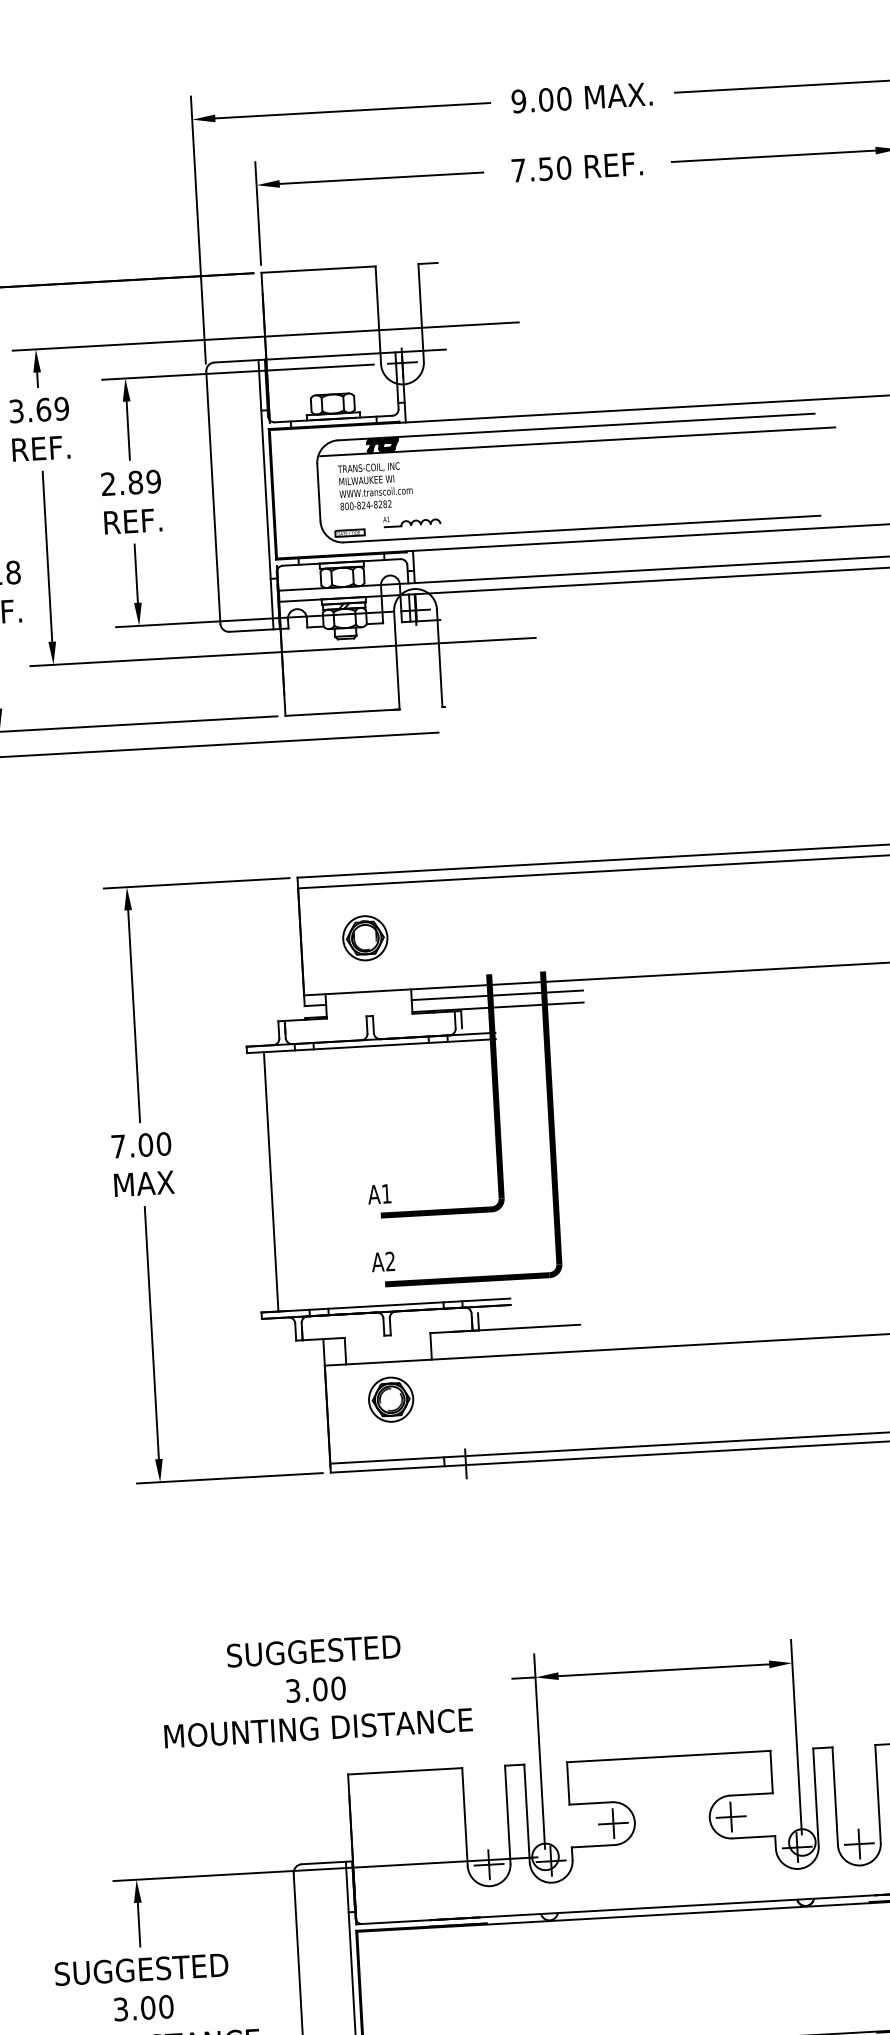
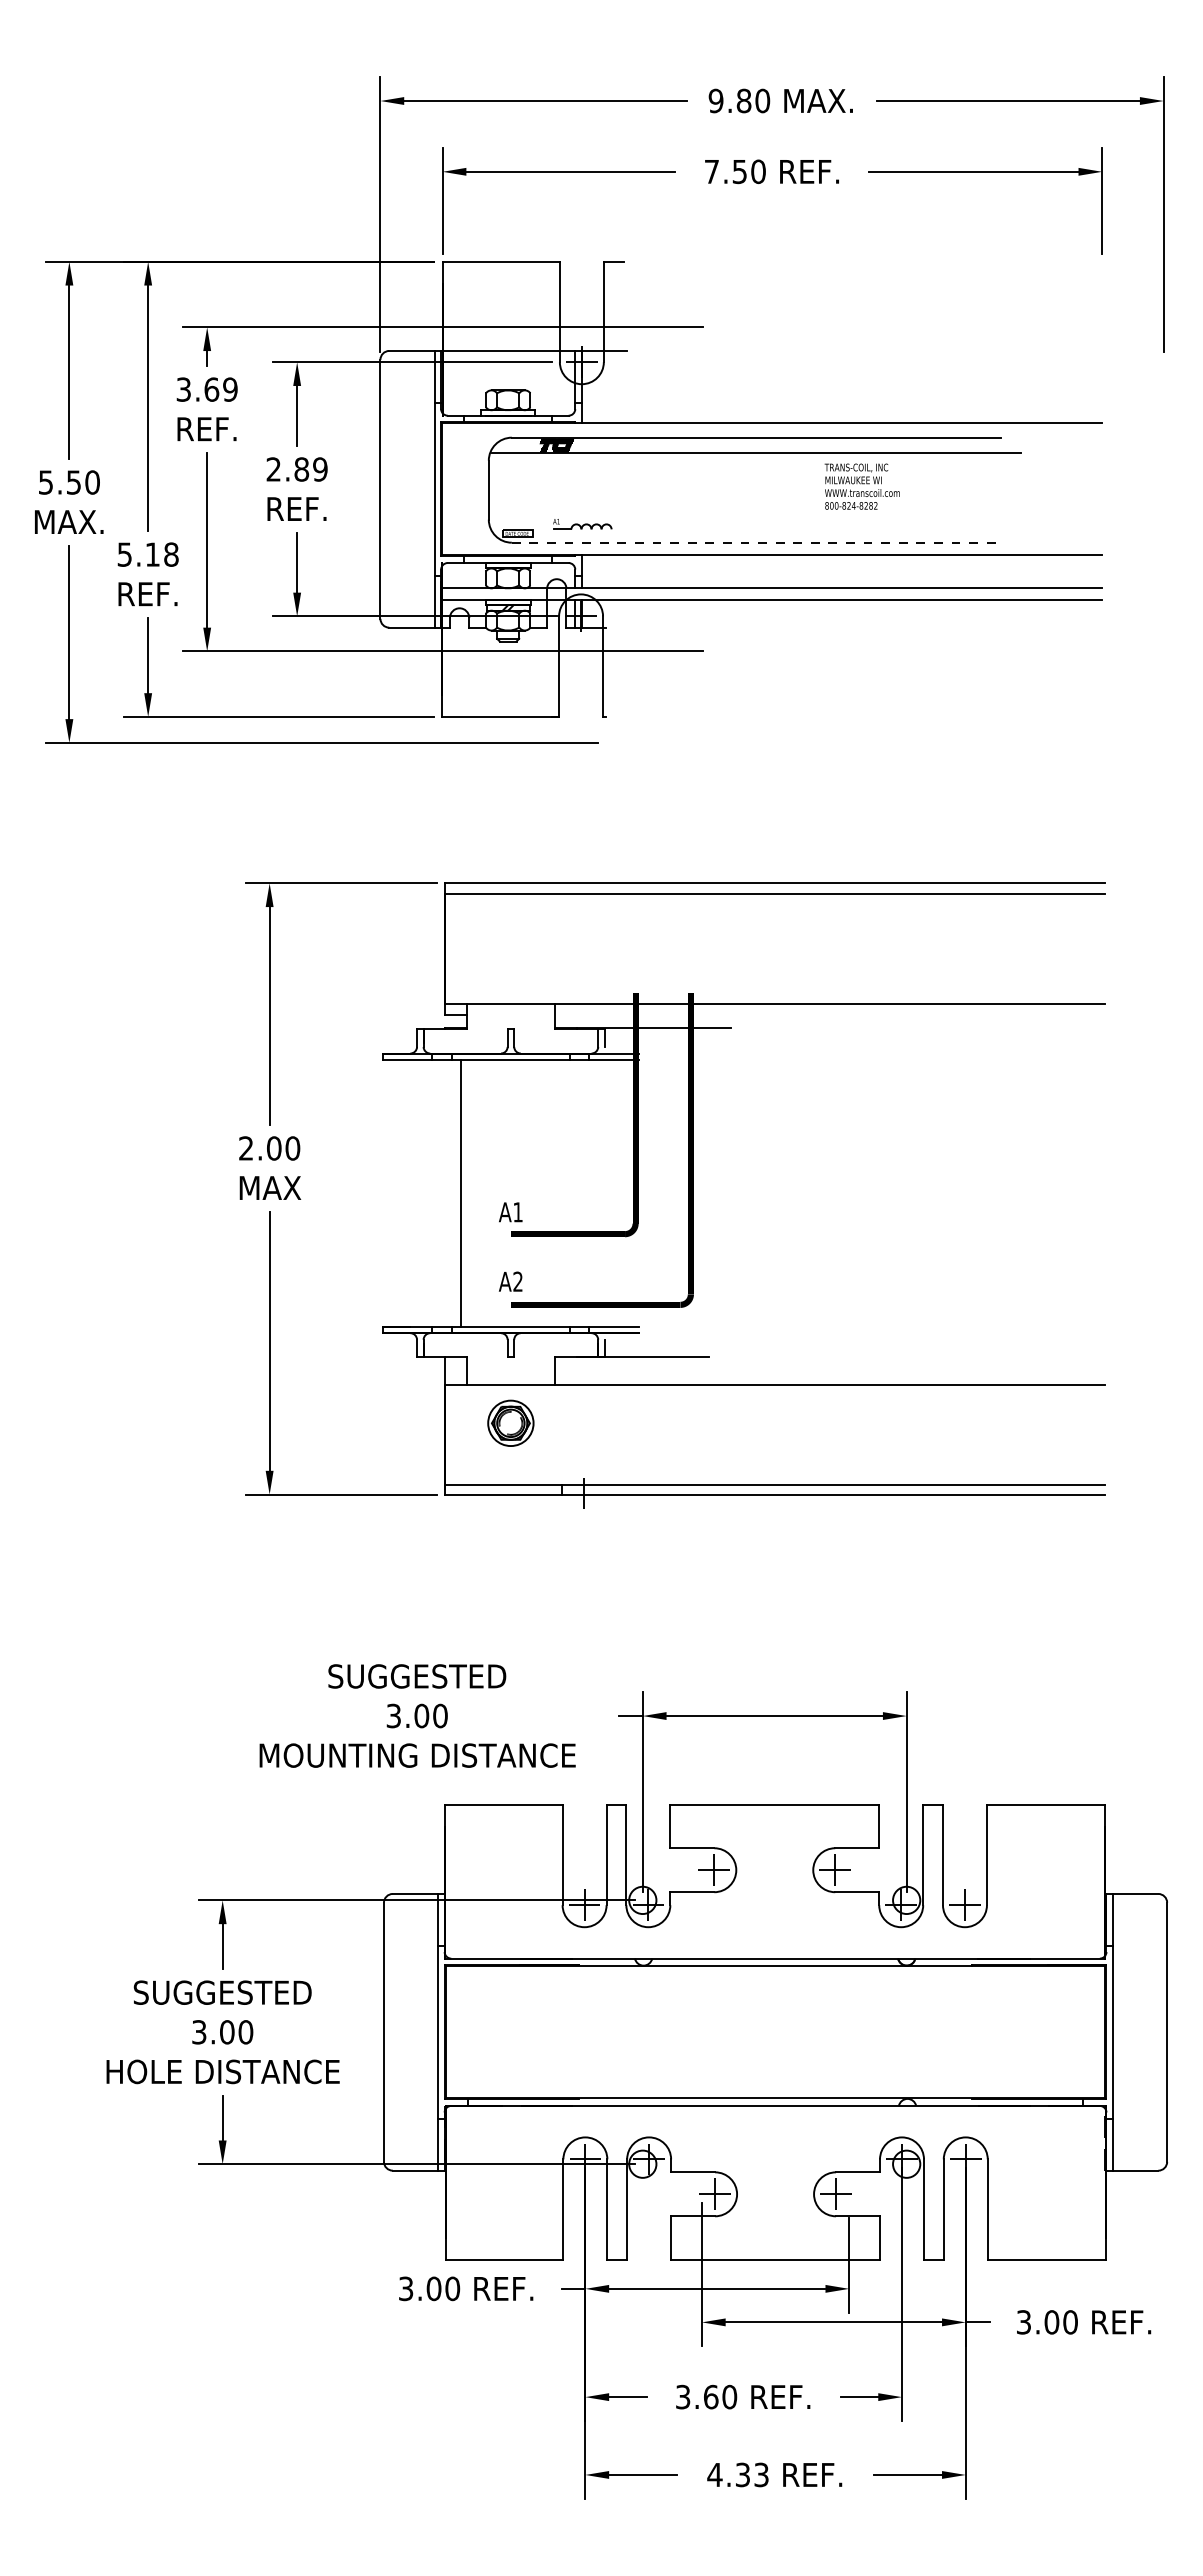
text: (545, 99) -> (743, 100), 9.00 -> 9.80
text: (374, 485) -> (861, 486), moved
line: (582, 528) -> (756, 542), solid -> dashed
part: (364, 937) -> (510, 948), removed
line: (497, 995) -> (642, 1015), removed
text: (118, 1146) -> (246, 1148), 7.00 -> 2.00
line: (271, 1182) -> (460, 1193), moved

